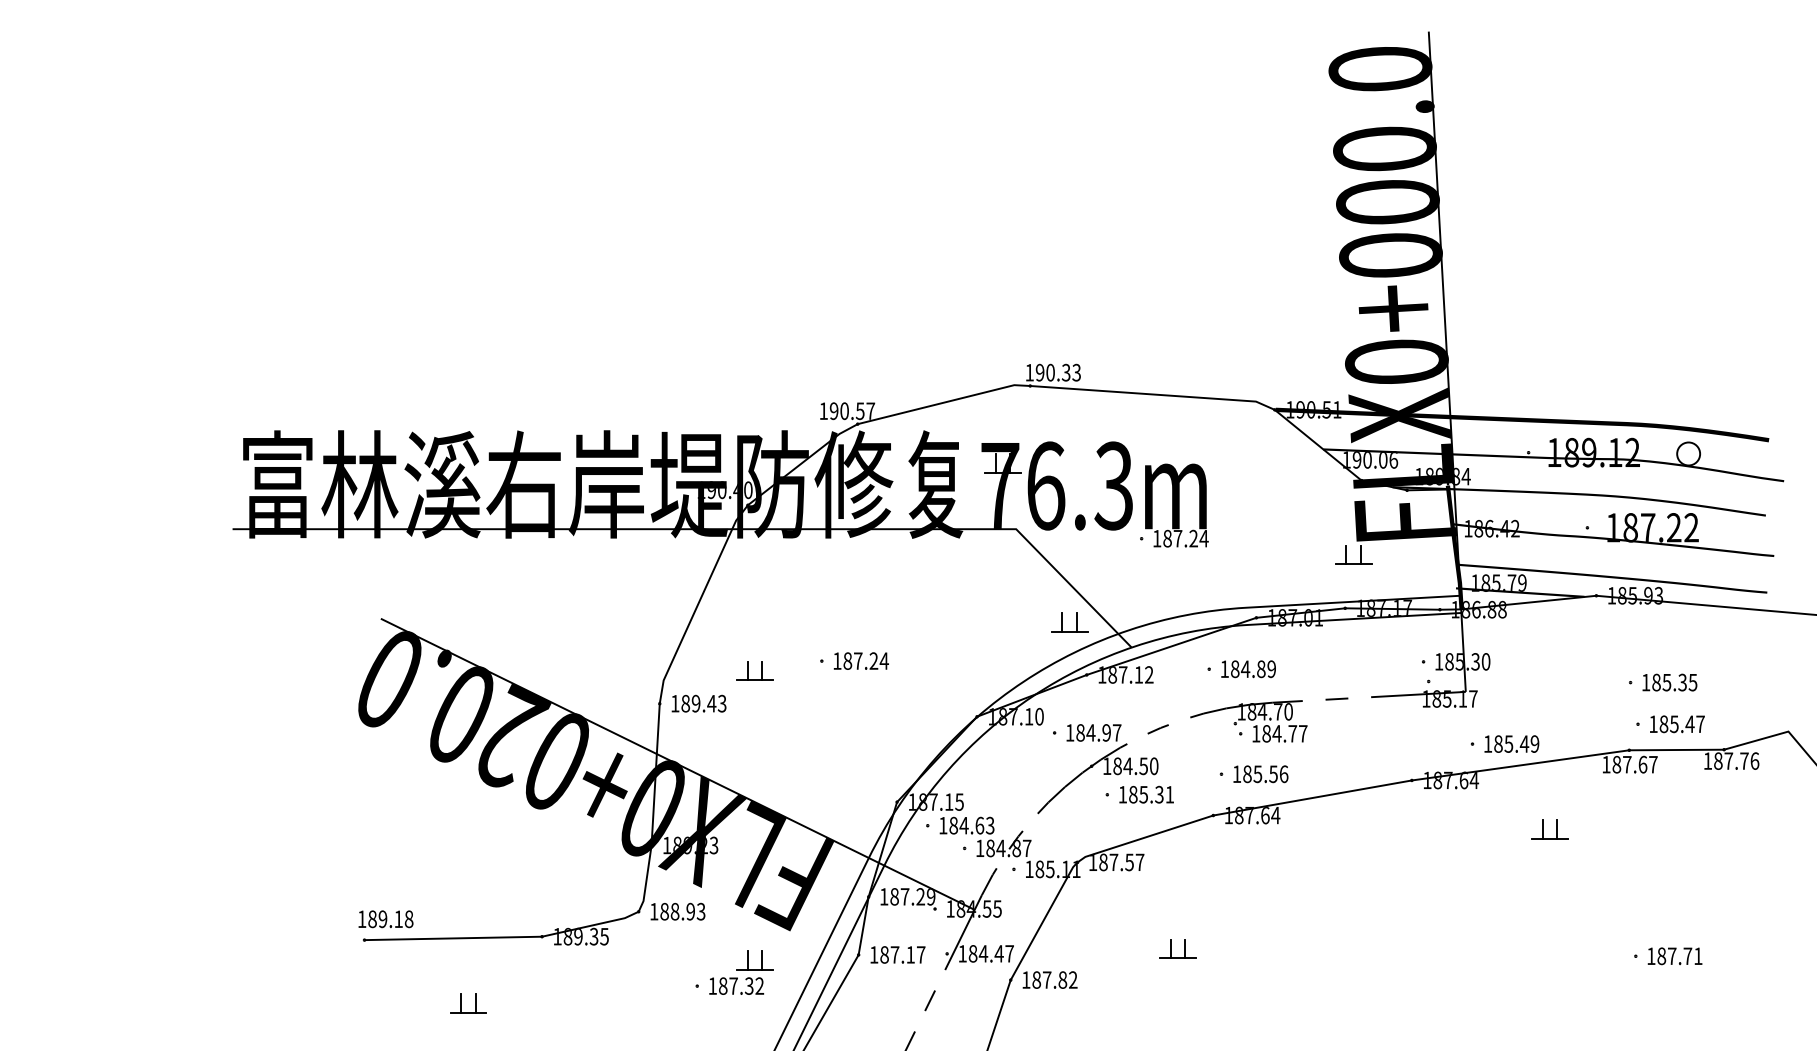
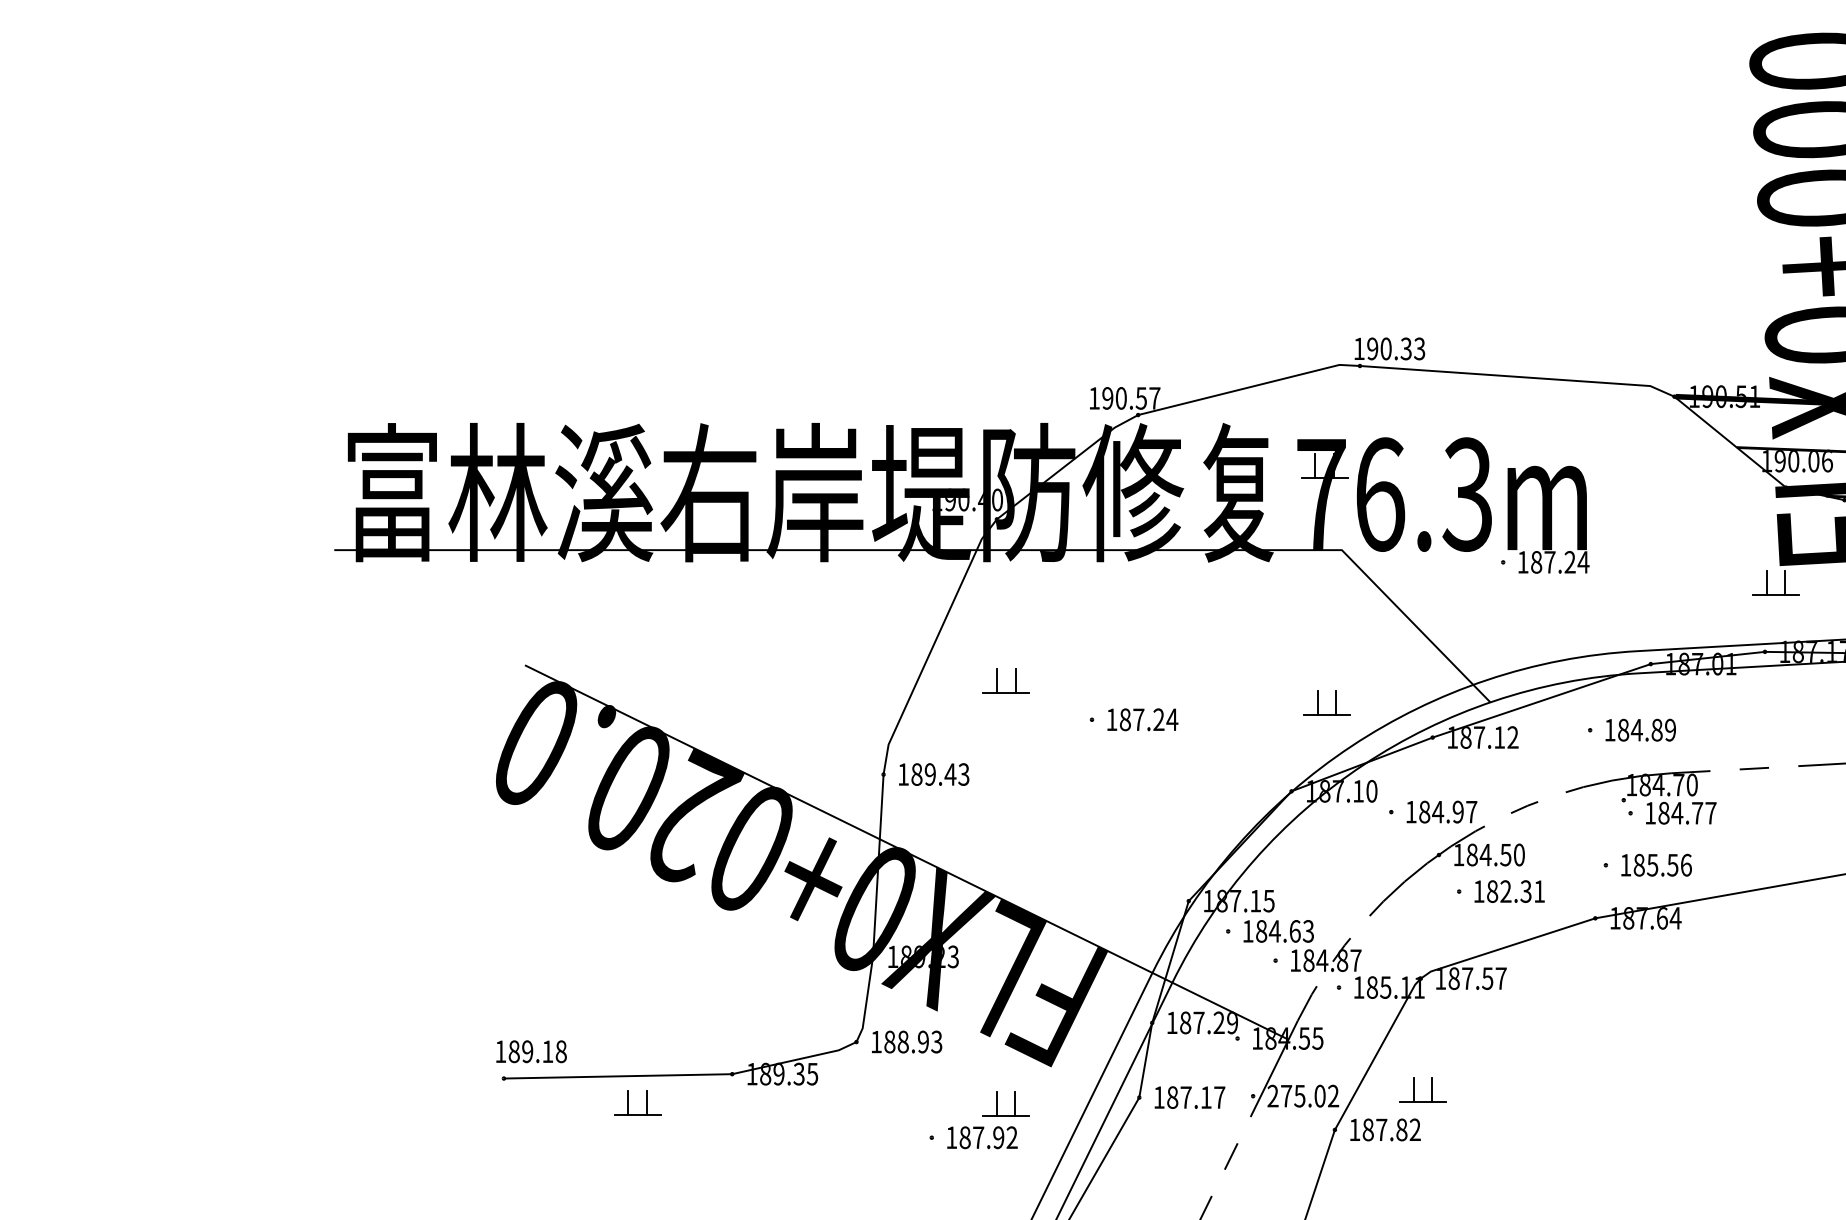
part: (1062, 622) -> (1317, 702), moved
part: (754, 670) -> (1005, 680), moved
text: (1143, 794) -> (1505, 891), 185.31 -> 182.31
part: (1177, 948) -> (1422, 1089), moved
text: (985, 953) -> (1302, 1095), 184.47 -> 275.02
text: (748, 985) -> (997, 1136), 187.32 -> 187.92
part: (461, 1003) -> (628, 1103), moved

